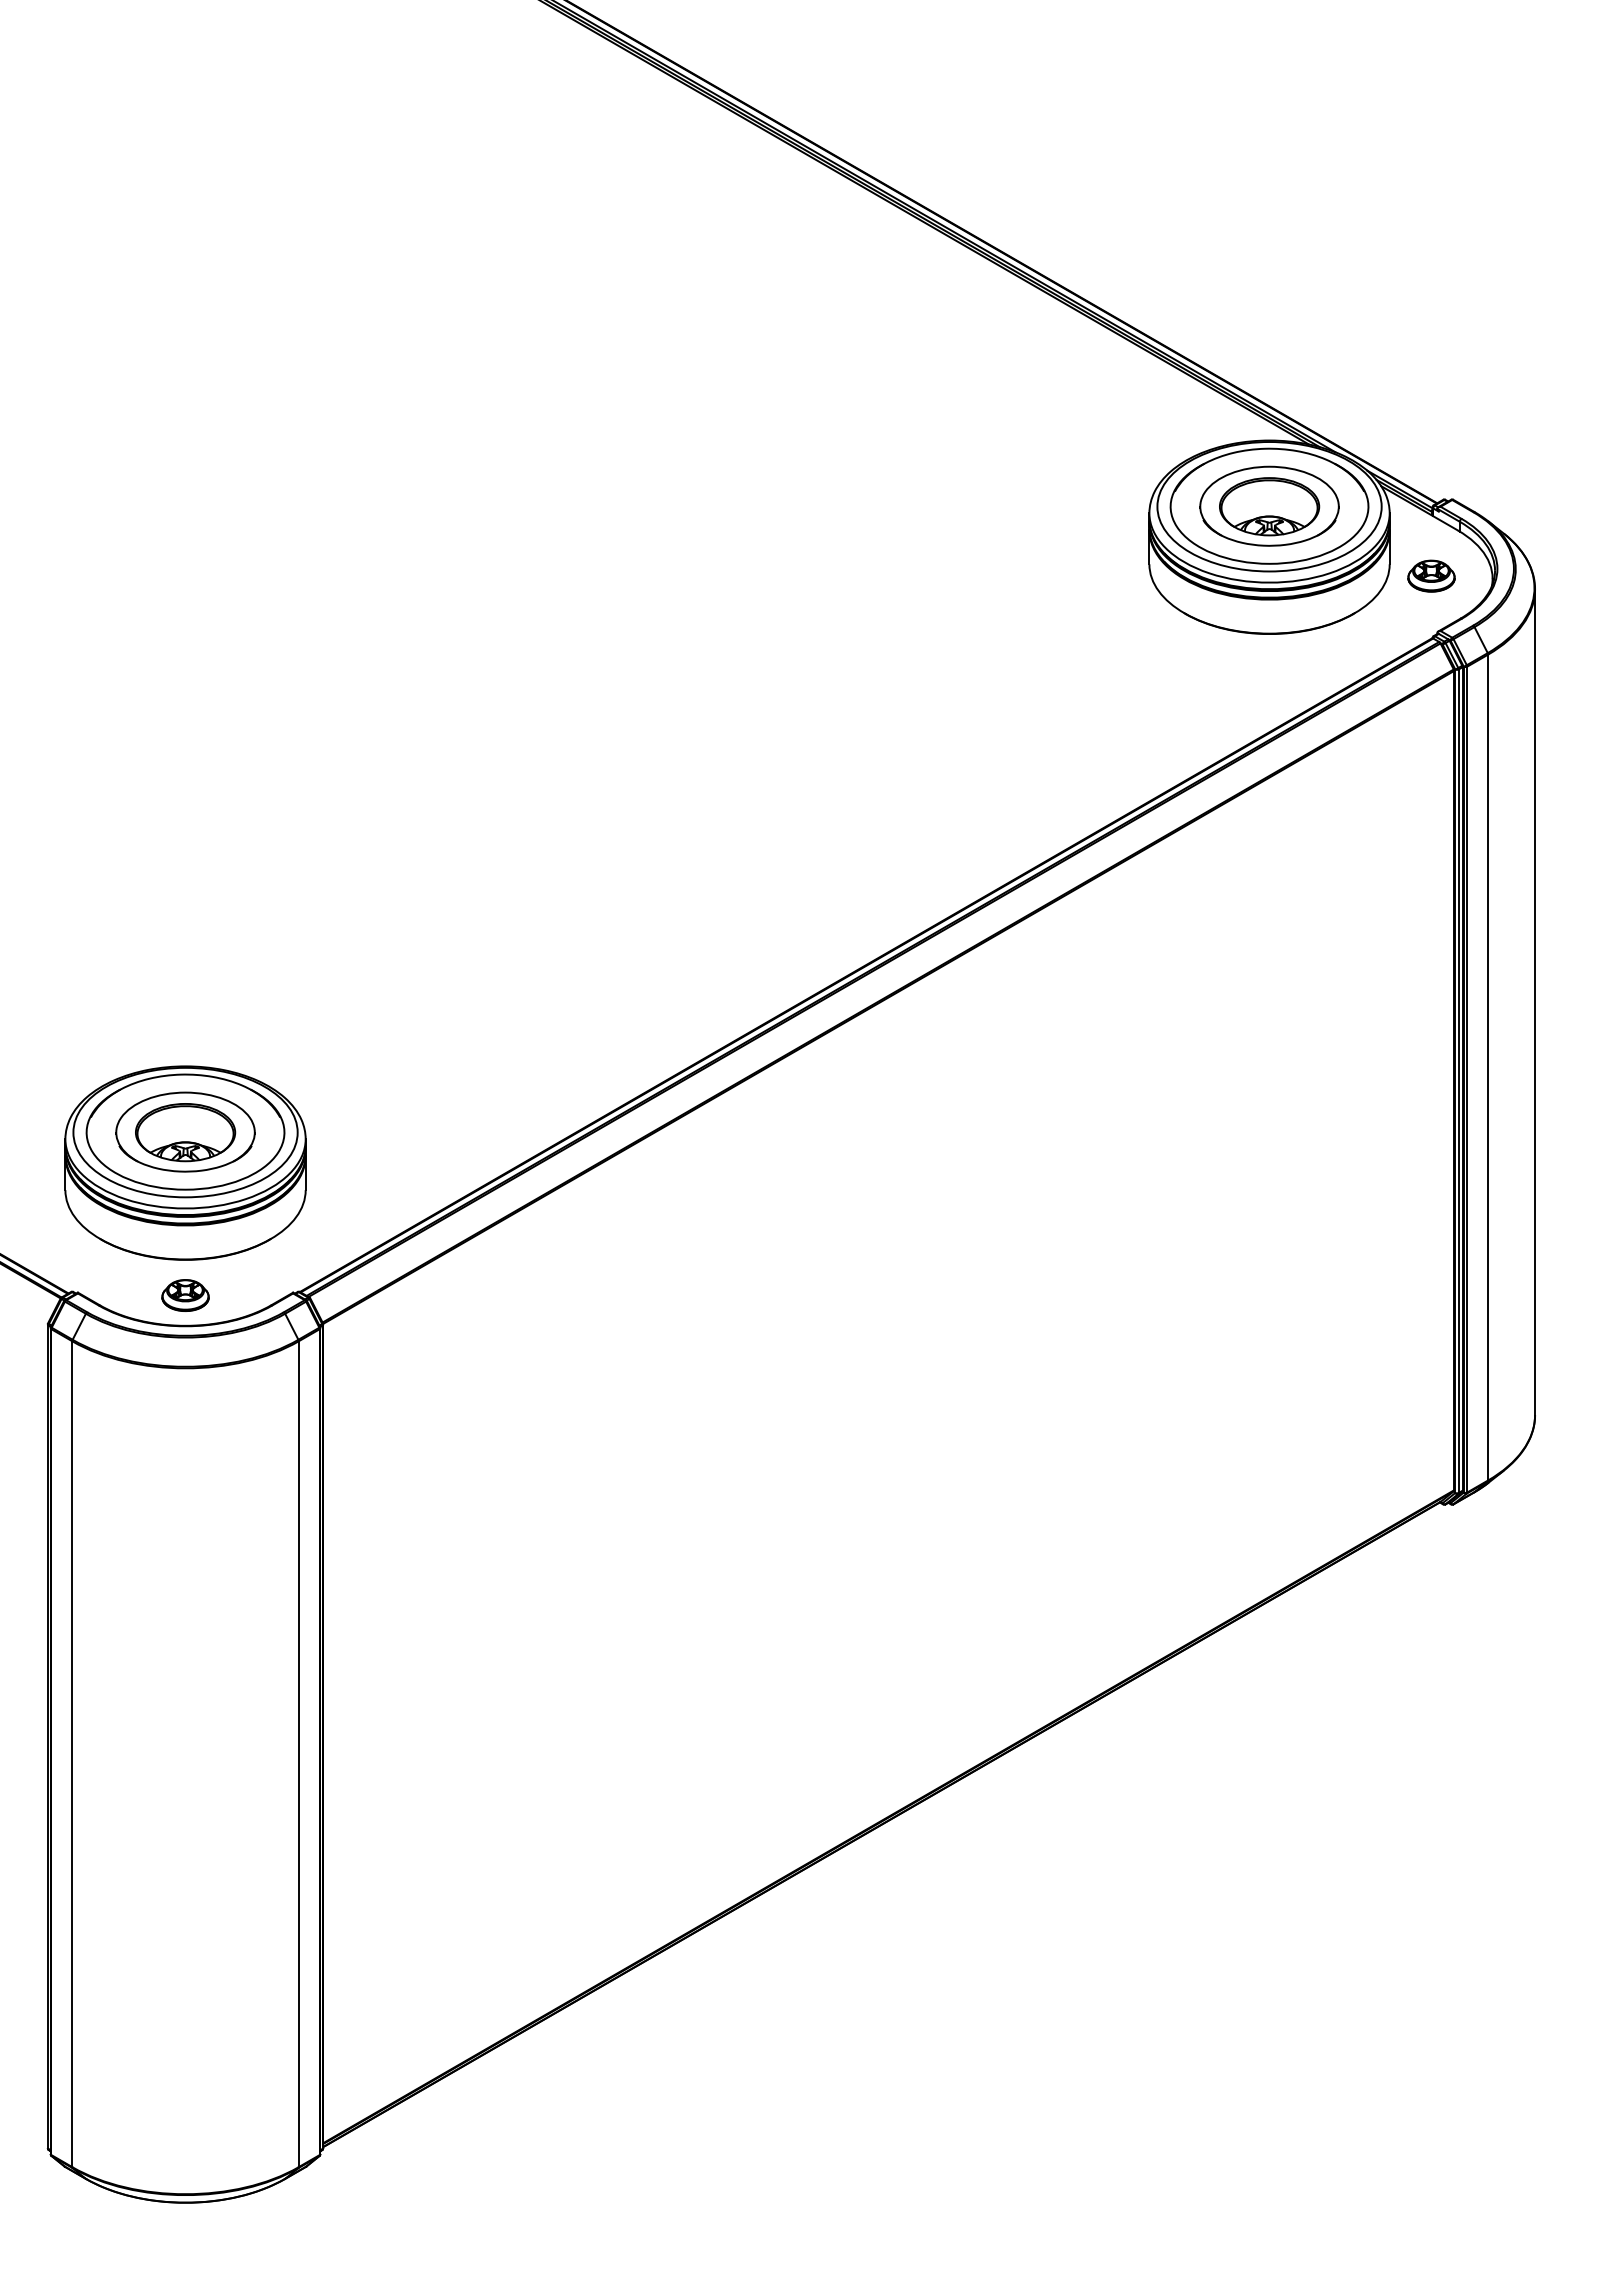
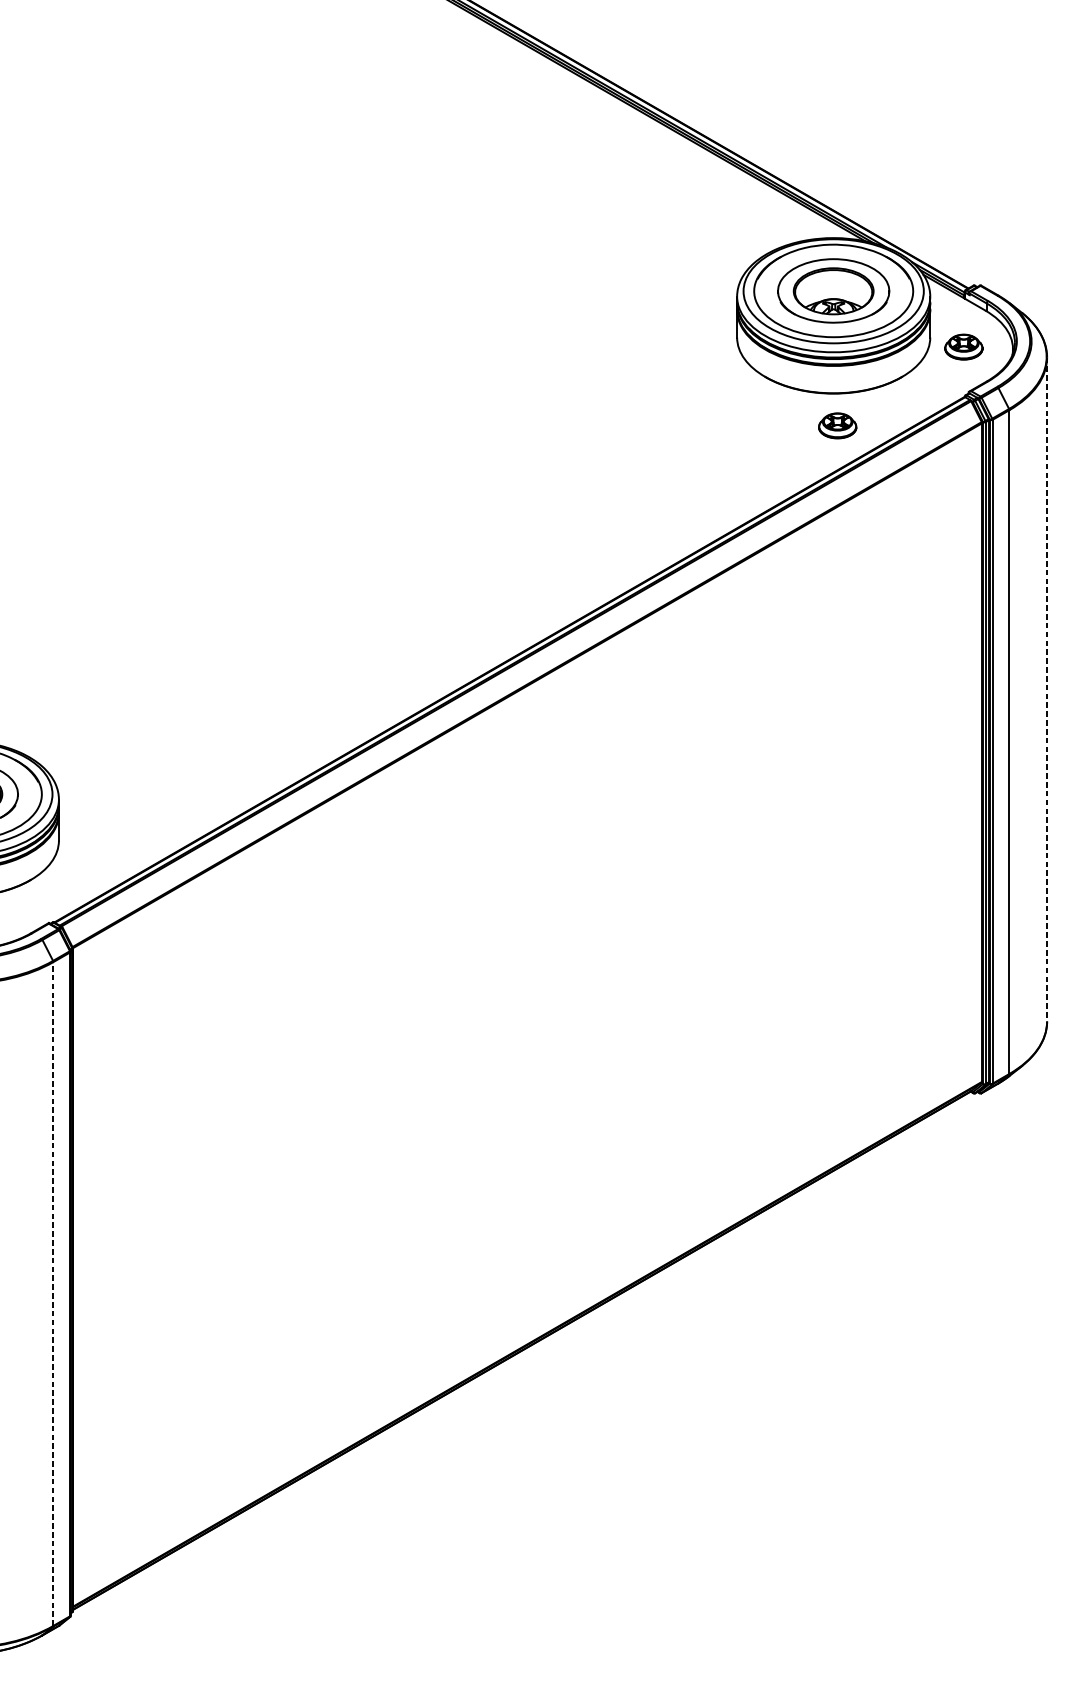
part: (1274, 673) -> (837, 425), added
line: (1535, 1002) -> (1047, 689), solid -> dashed
line: (298, 1754) -> (53, 1294), solid -> dashed

